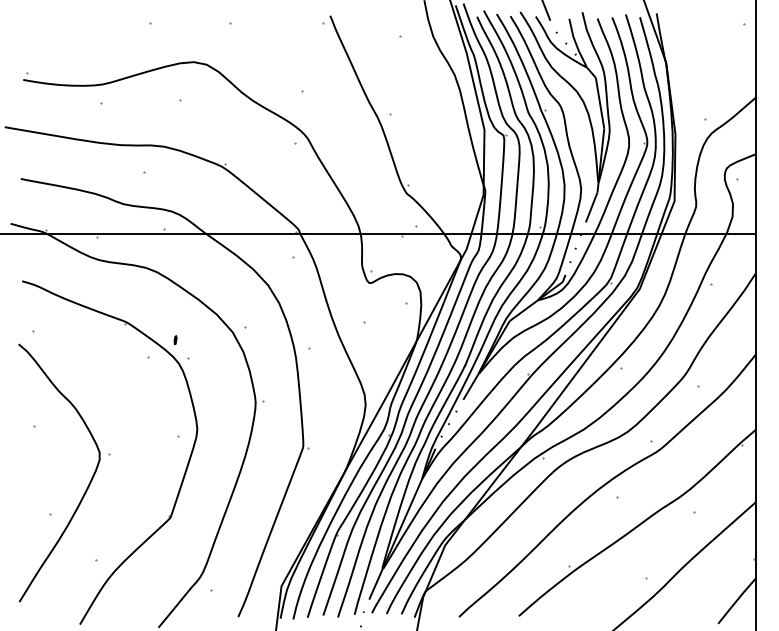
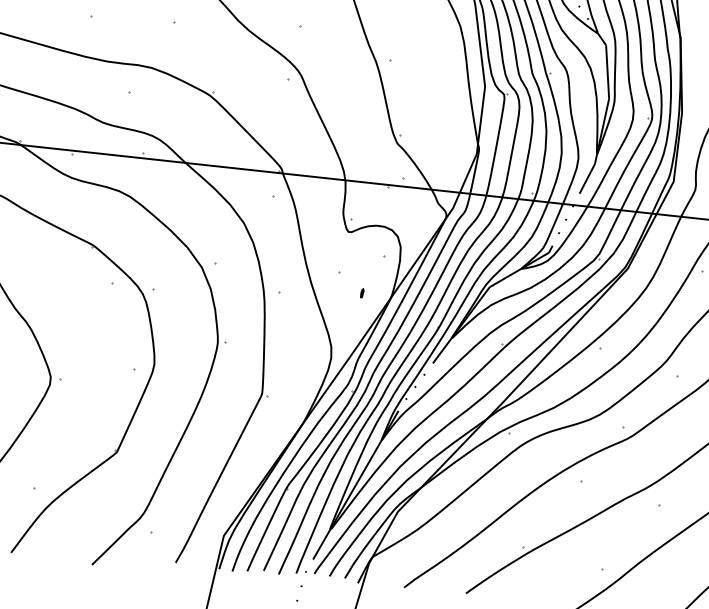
part: (175, 339) -> (362, 292), moved

